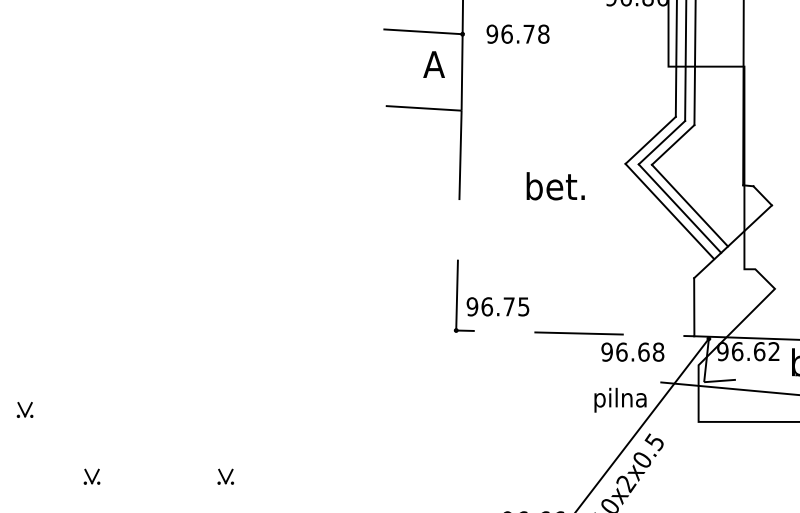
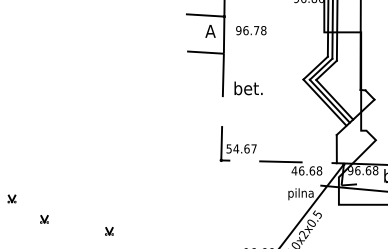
text: (518, 33) -> (251, 30), moved
text: (555, 186) -> (248, 88), moved
text: (497, 305) -> (241, 148), 96.75 -> 54.67
text: (607, 351) -> (294, 170), 96.68 -> 46.68
text: (773, 351) -> (375, 170), 96.62 -> 96.68
part: (91, 476) -> (44, 219), moved

